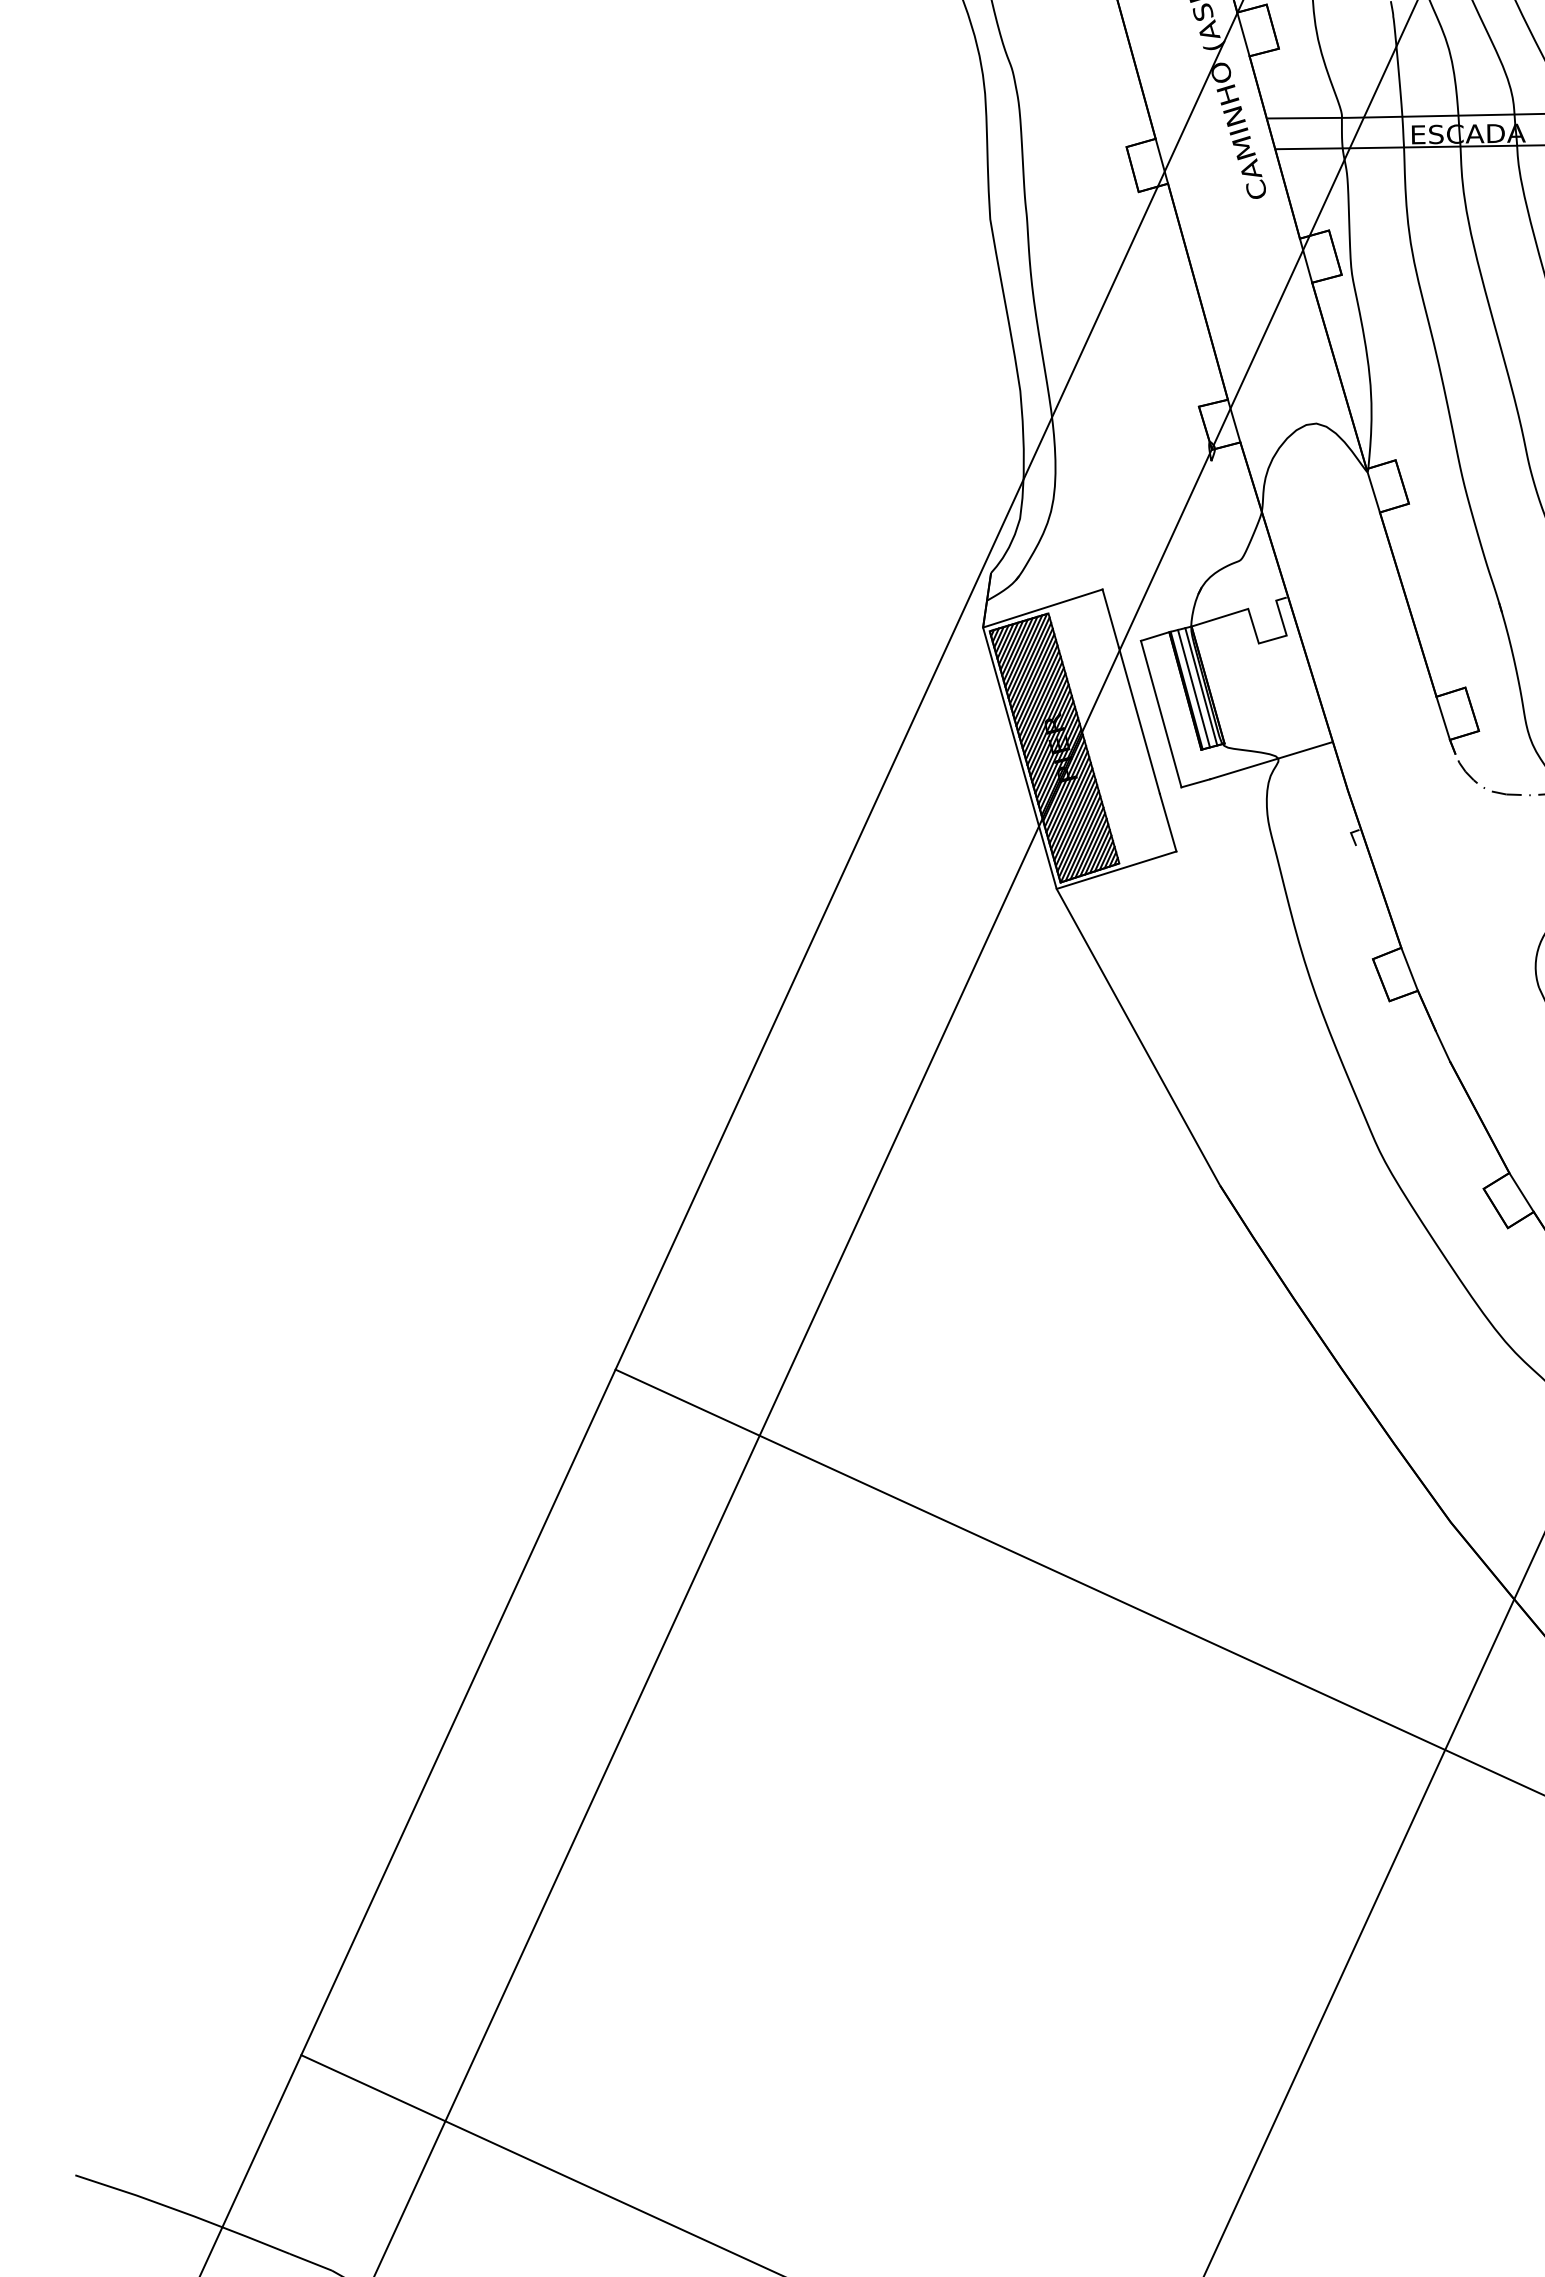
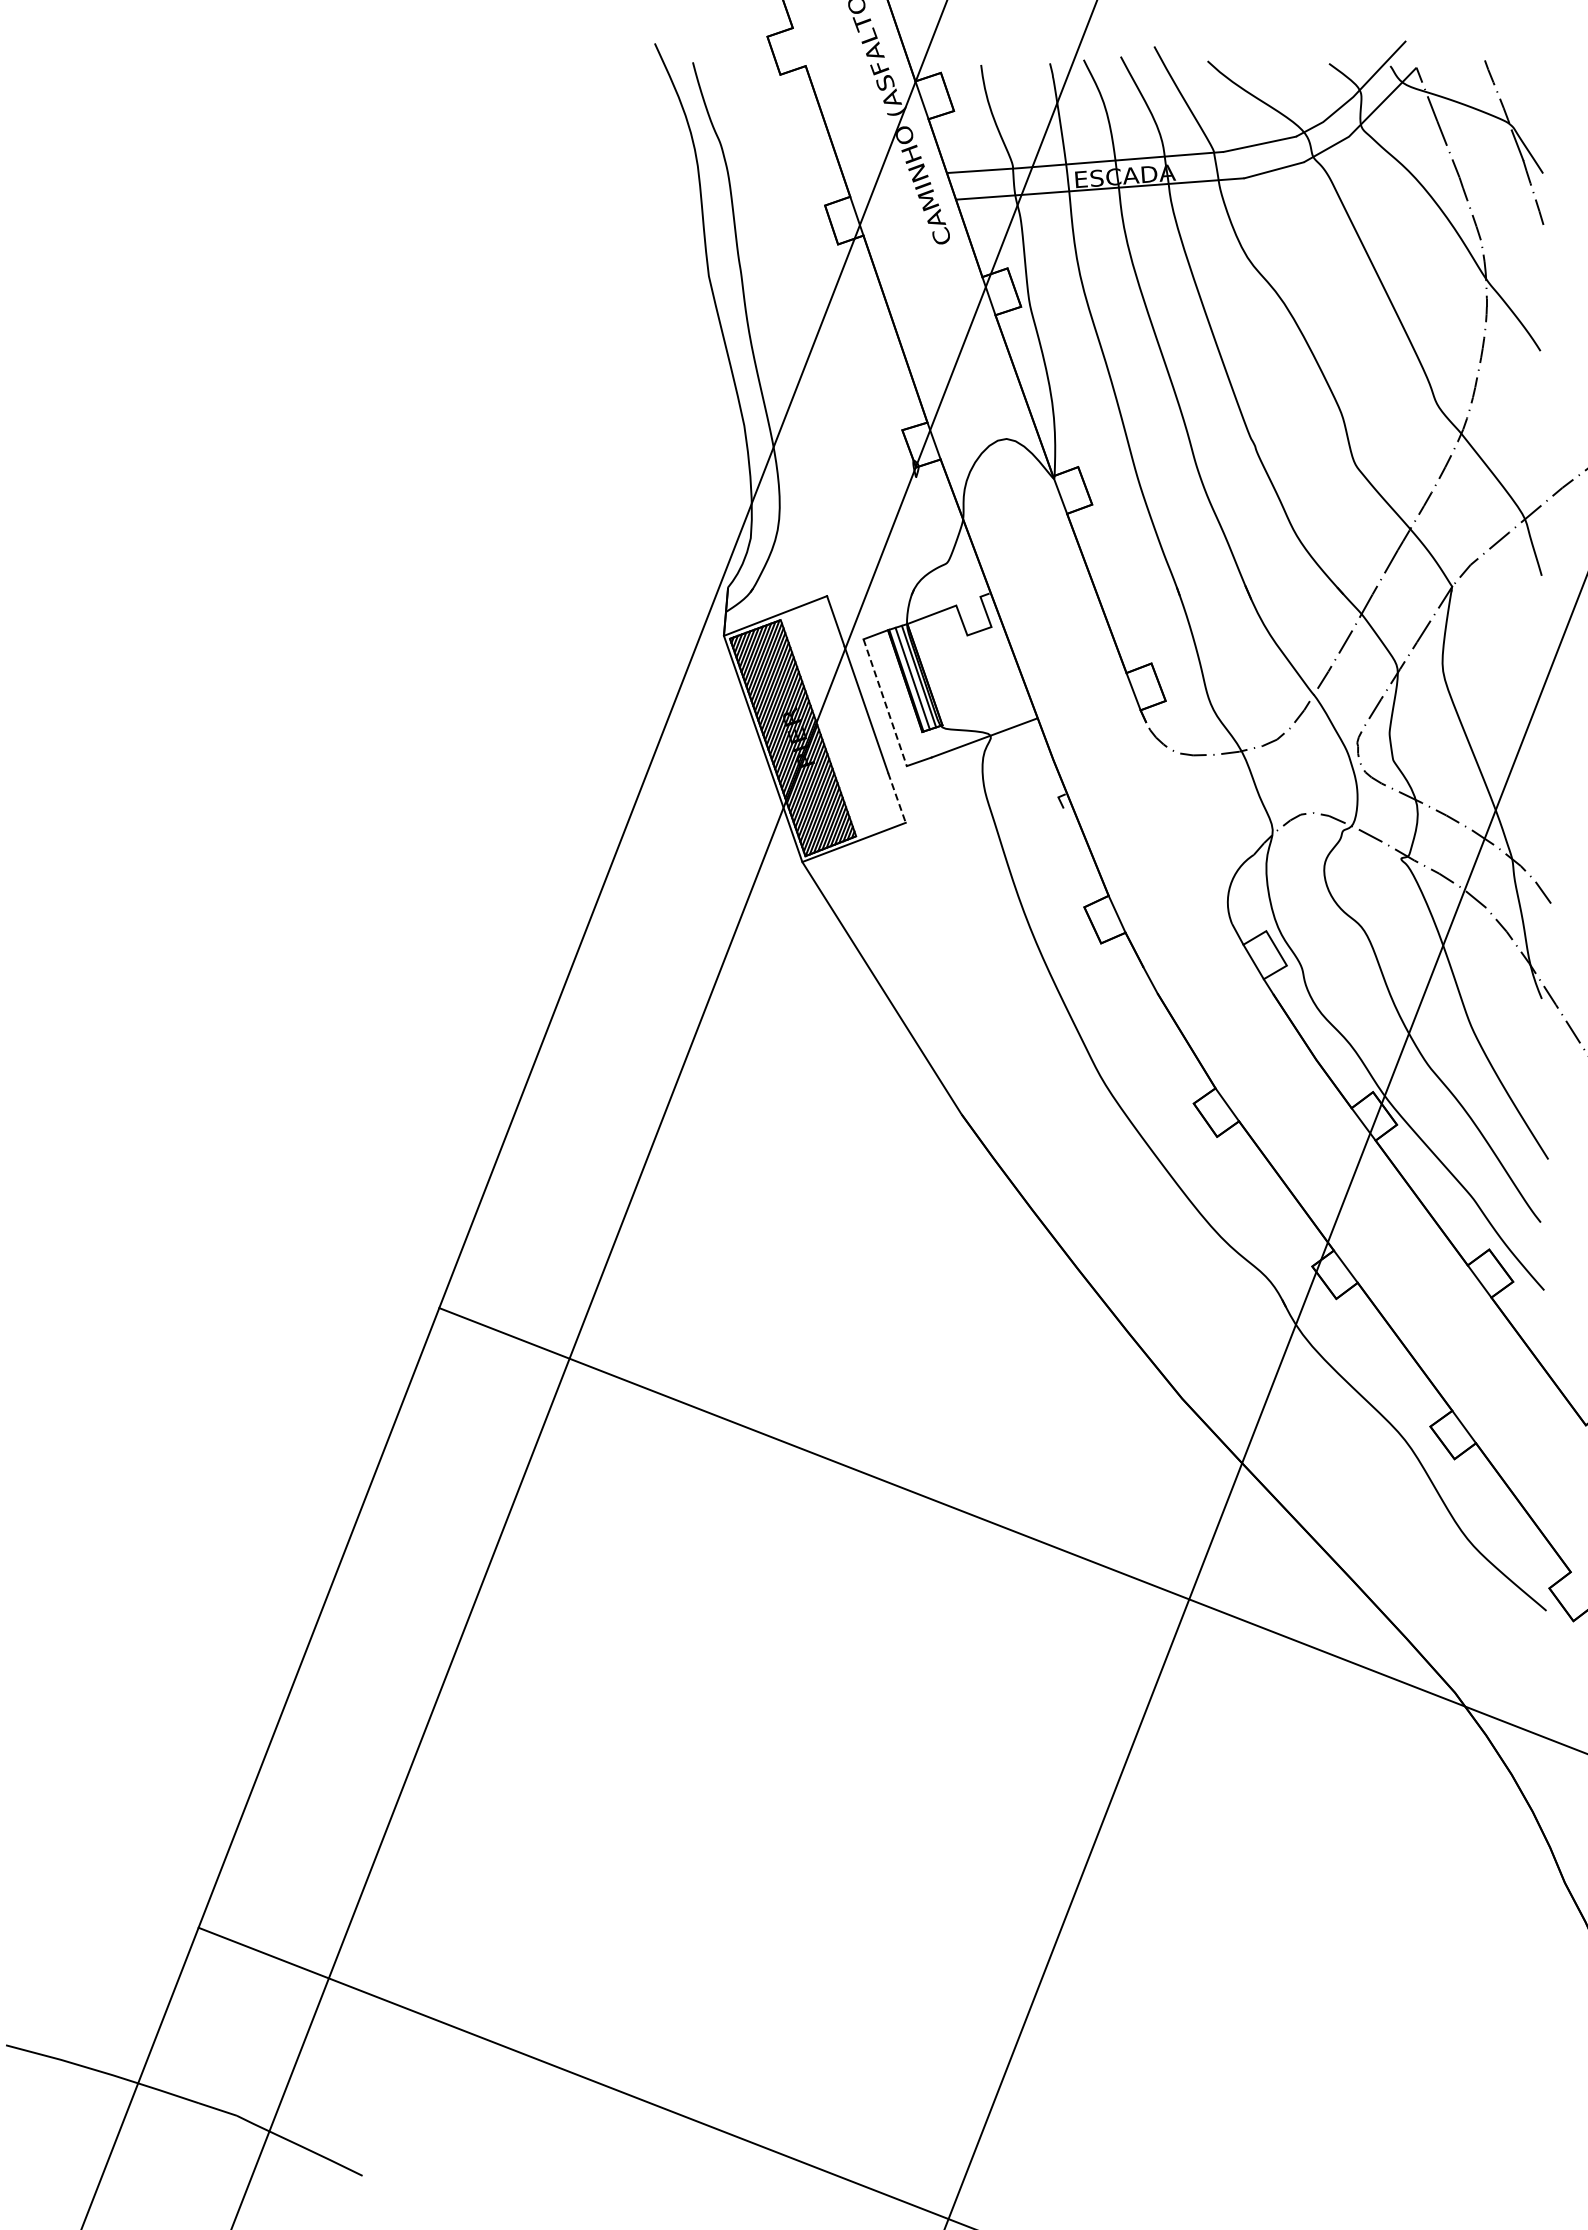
line: (1161, 713) -> (885, 702), solid -> dashed
line: (1168, 823) -> (897, 798), solid -> dashed

